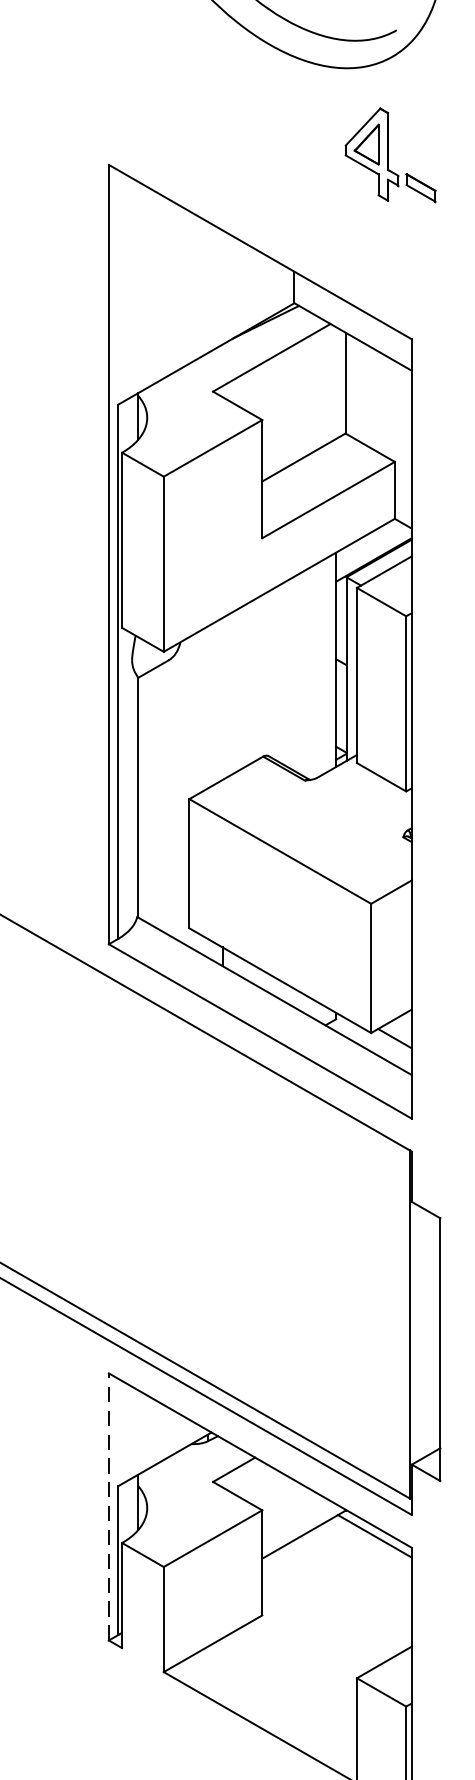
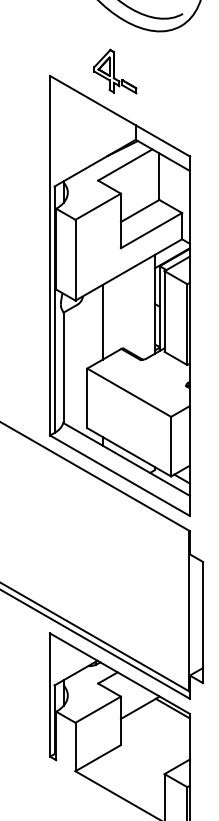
part: (391, 155) -> (115, 71), moved
line: (222, 699) -> (102, 322), added
line: (109, 1507) -> (50, 695), dashed -> solid

